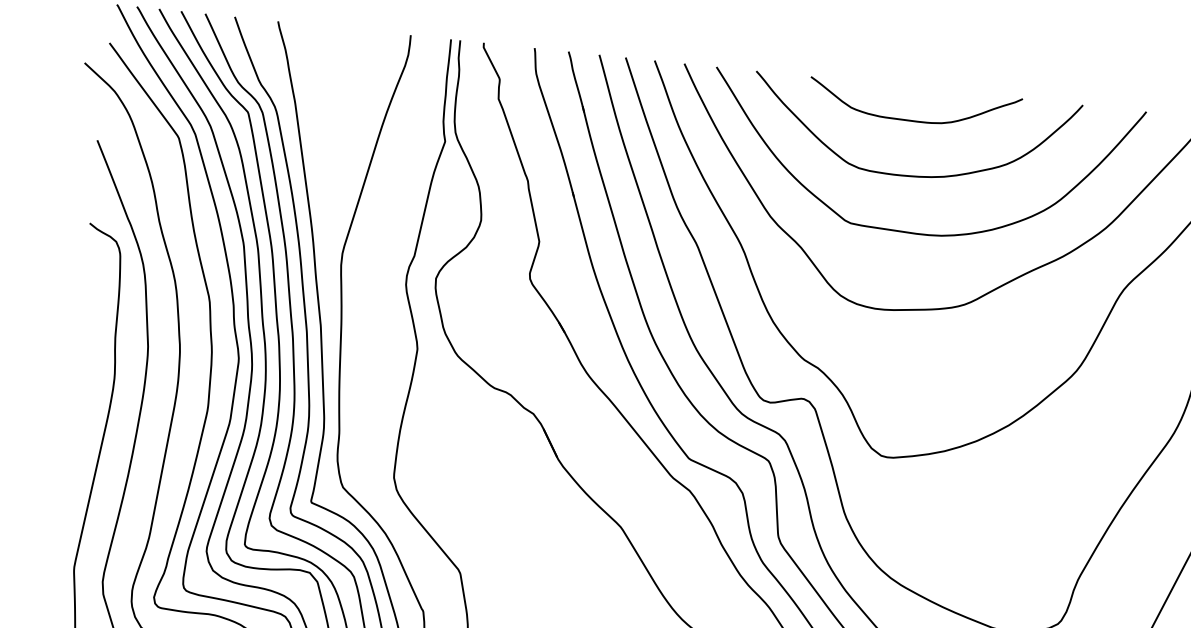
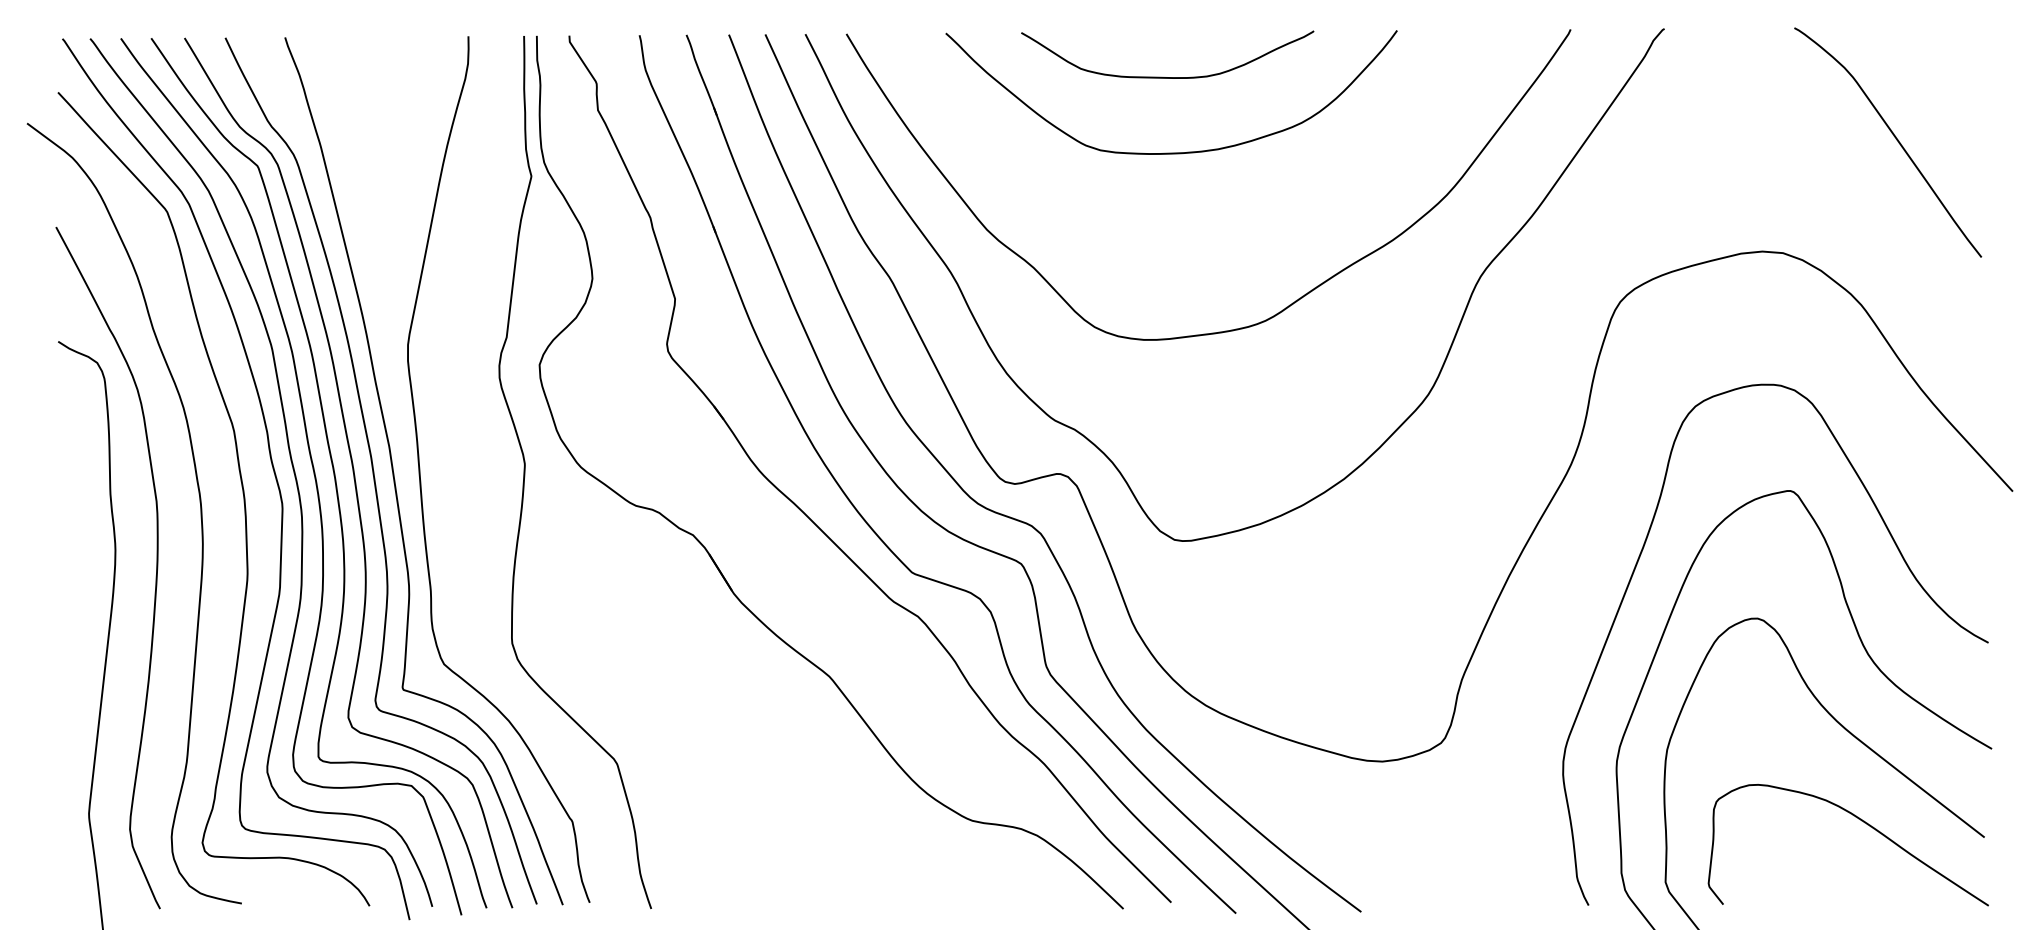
curve: (906, 231) -> (1174, 229), removed

